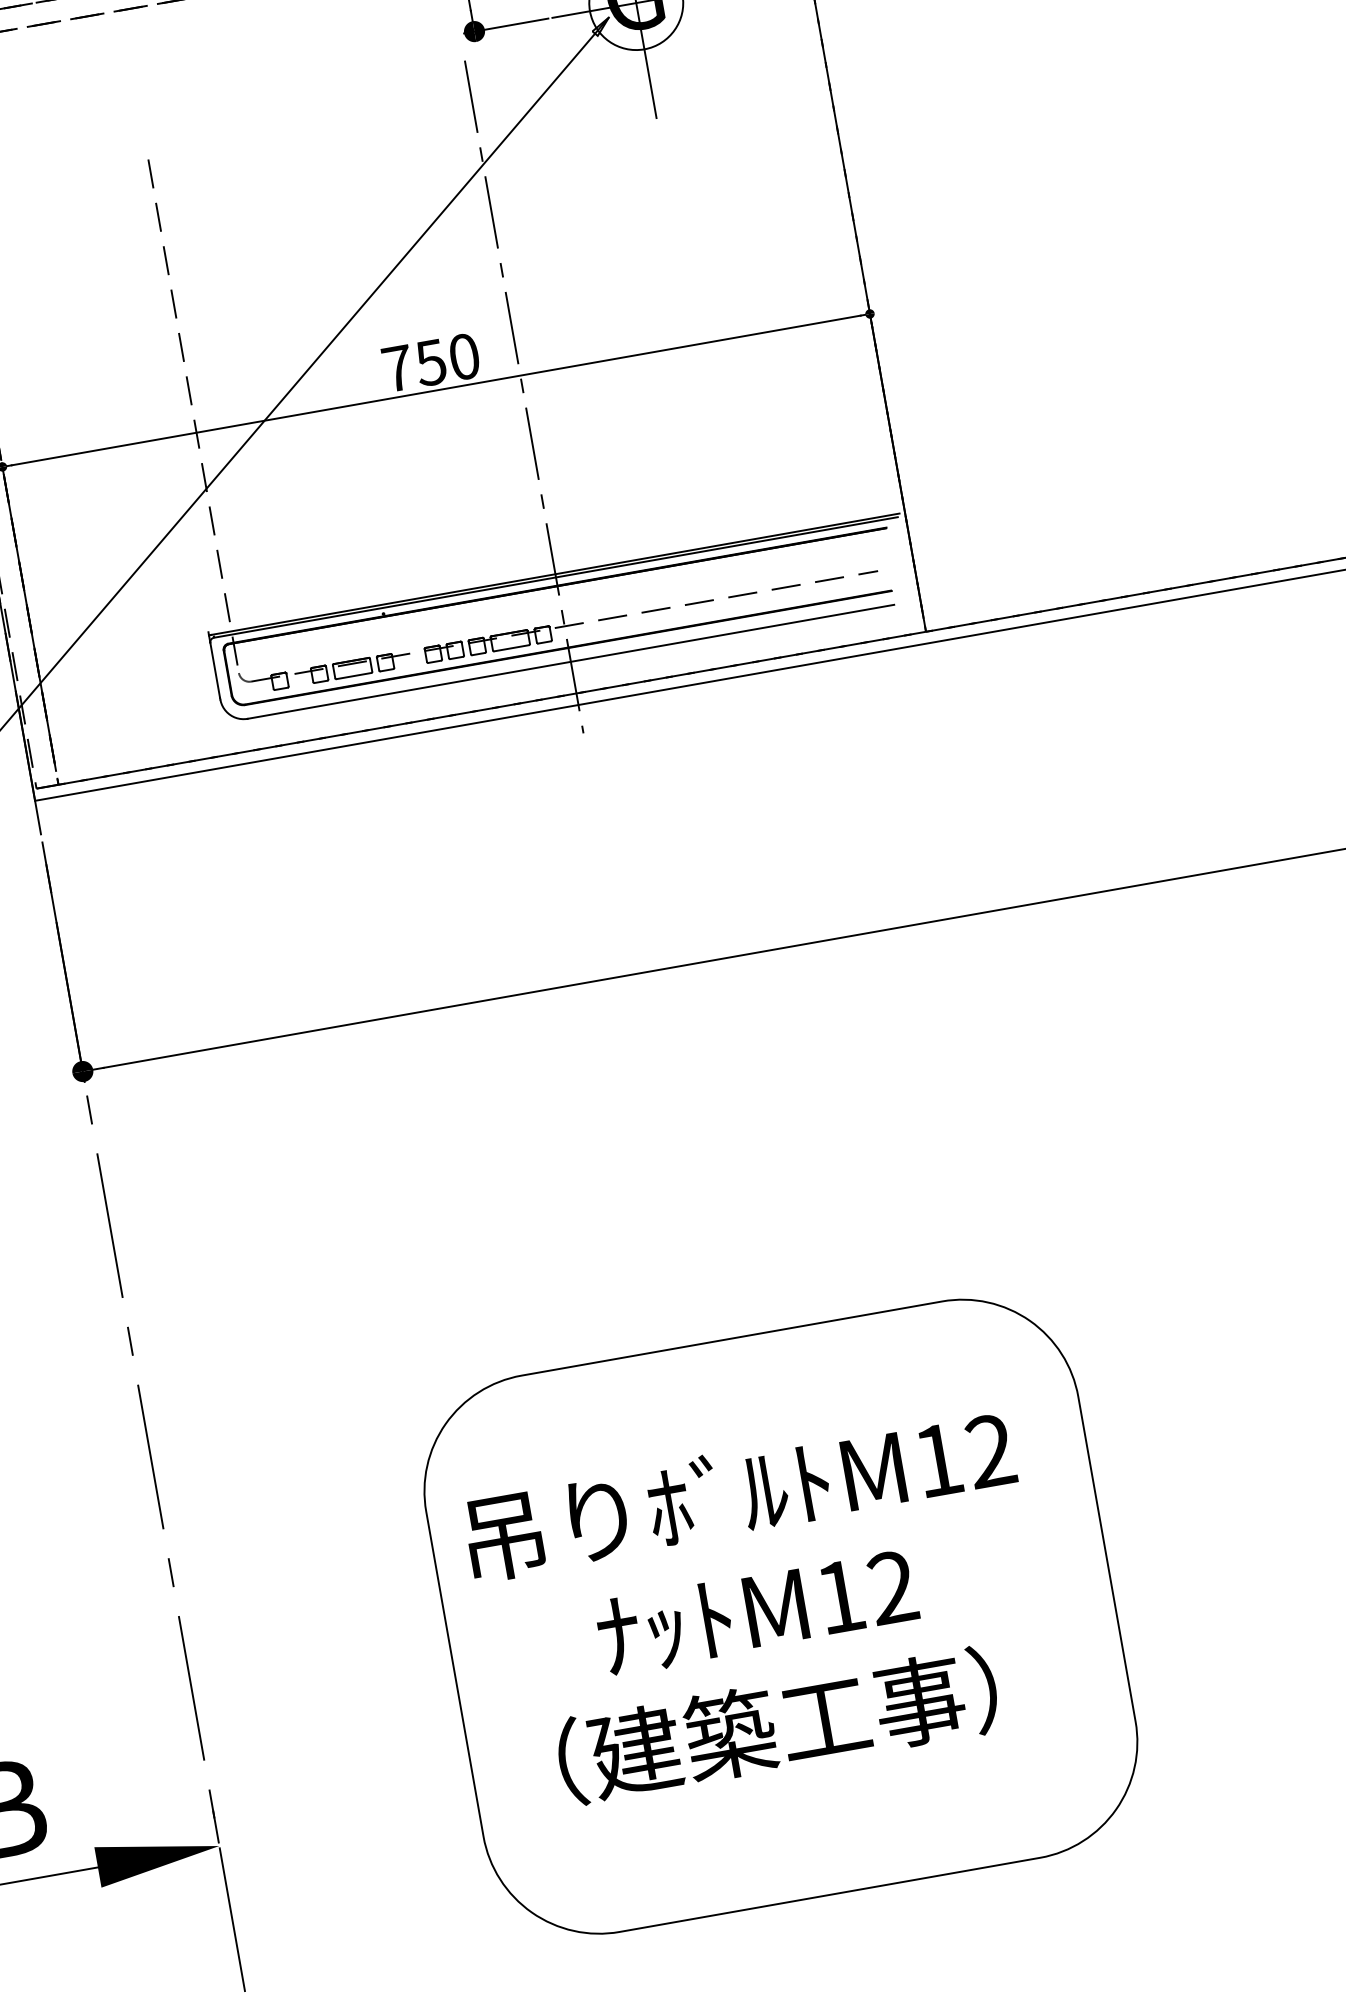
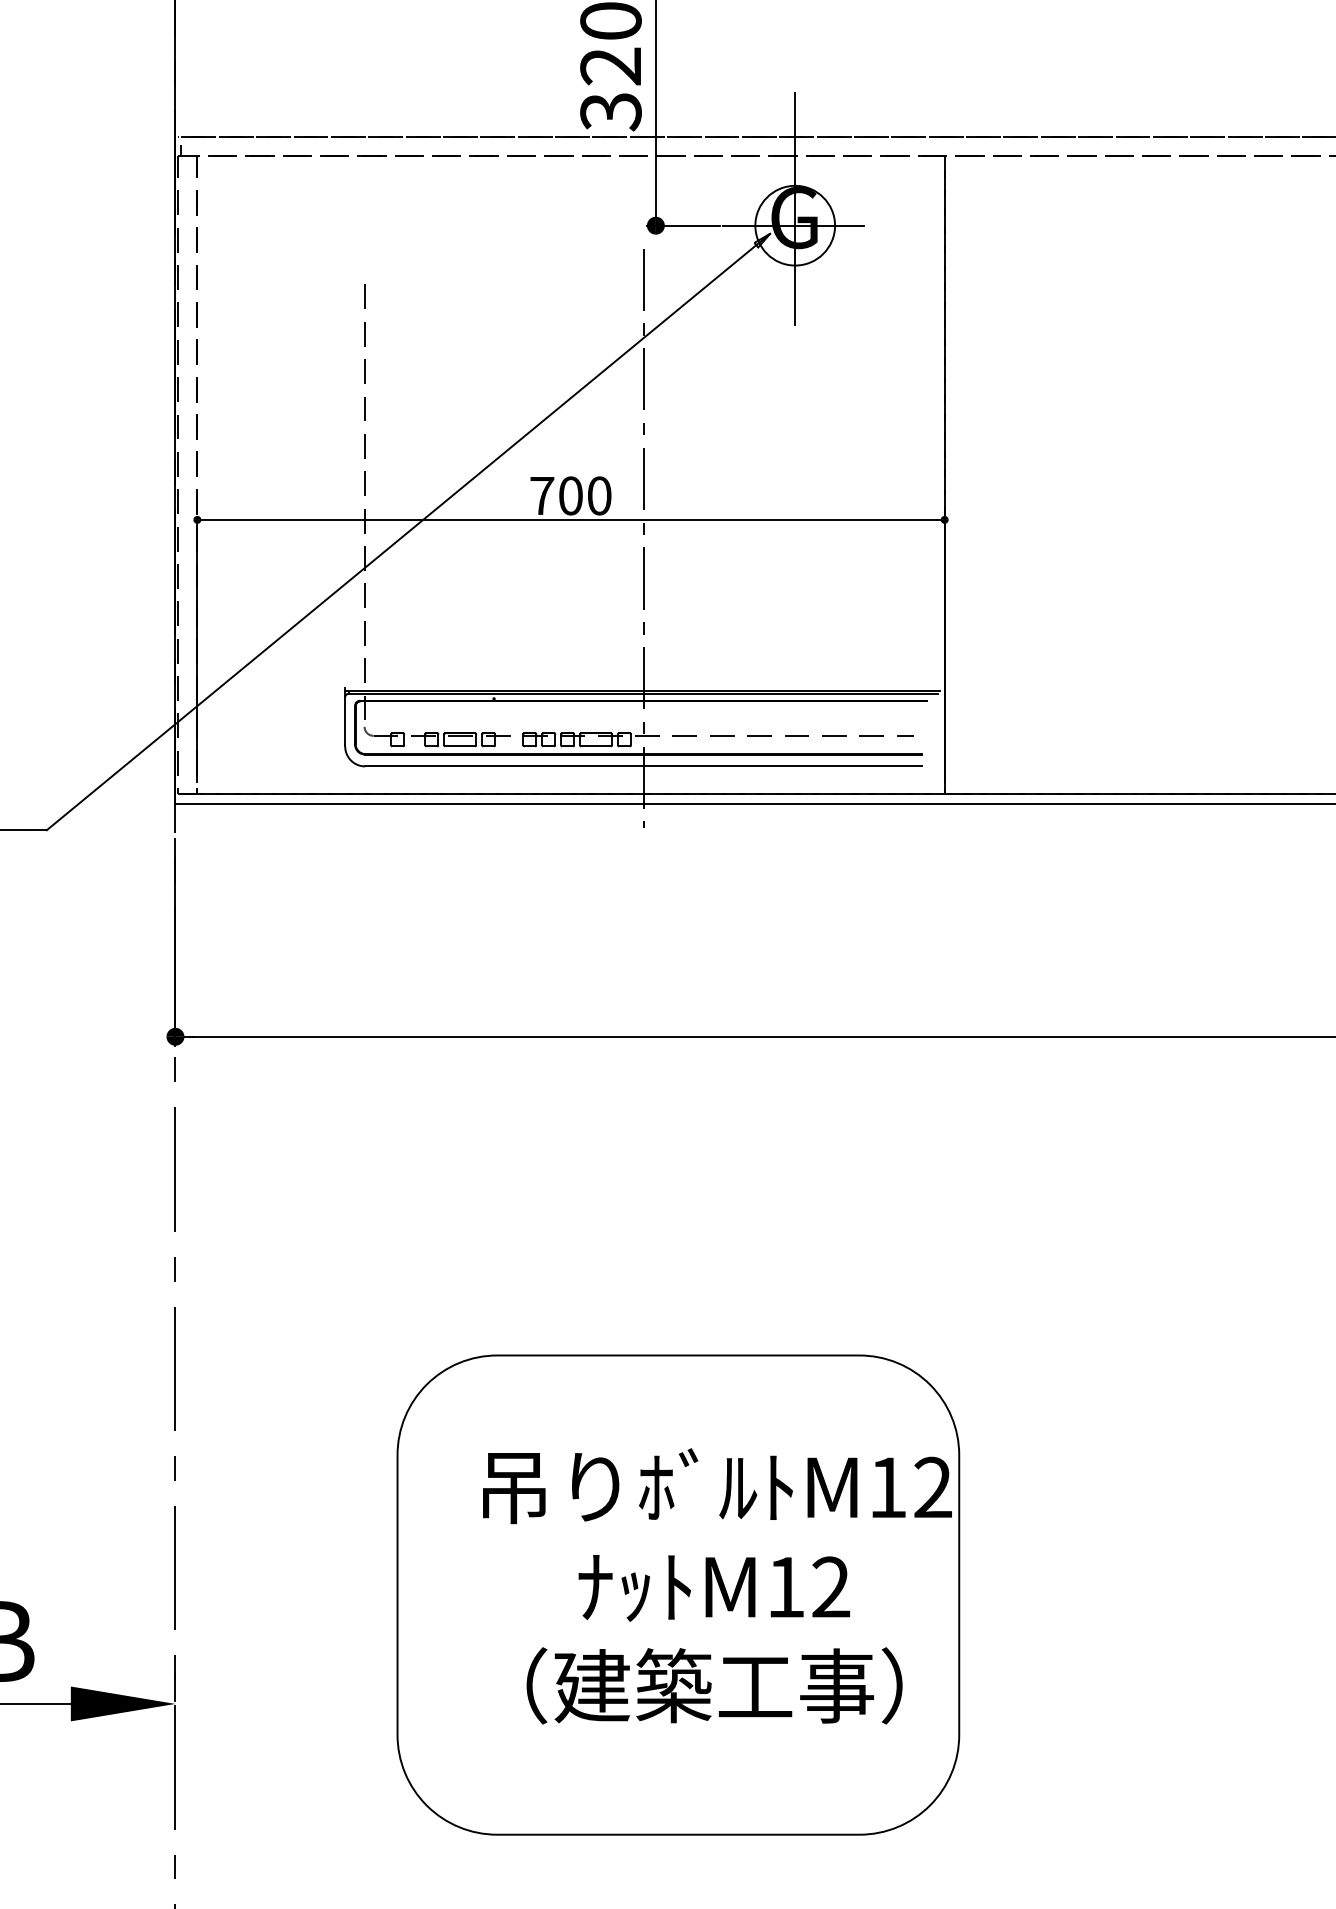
text: (430, 362) -> (570, 495), 750 -> 700
text: (760, 1609) -> (717, 1586), moved

